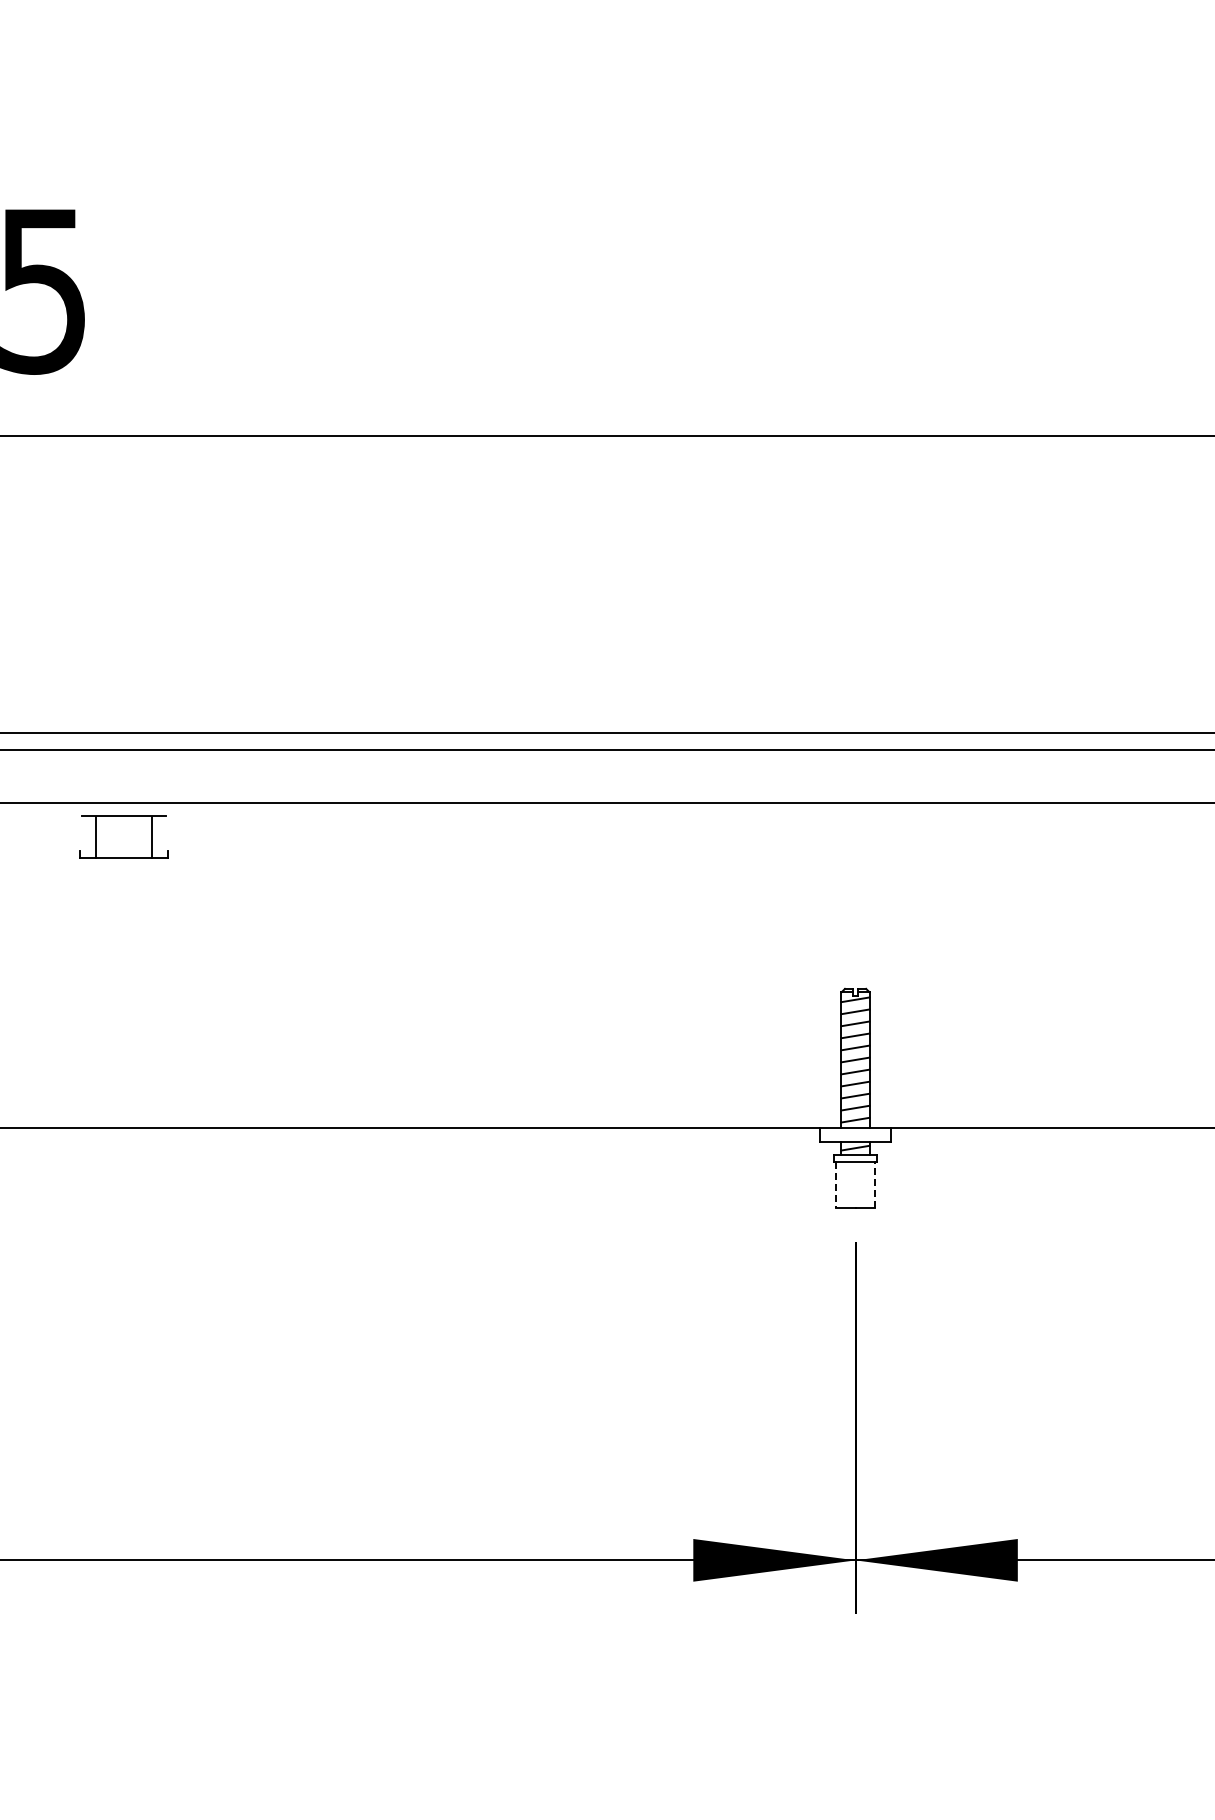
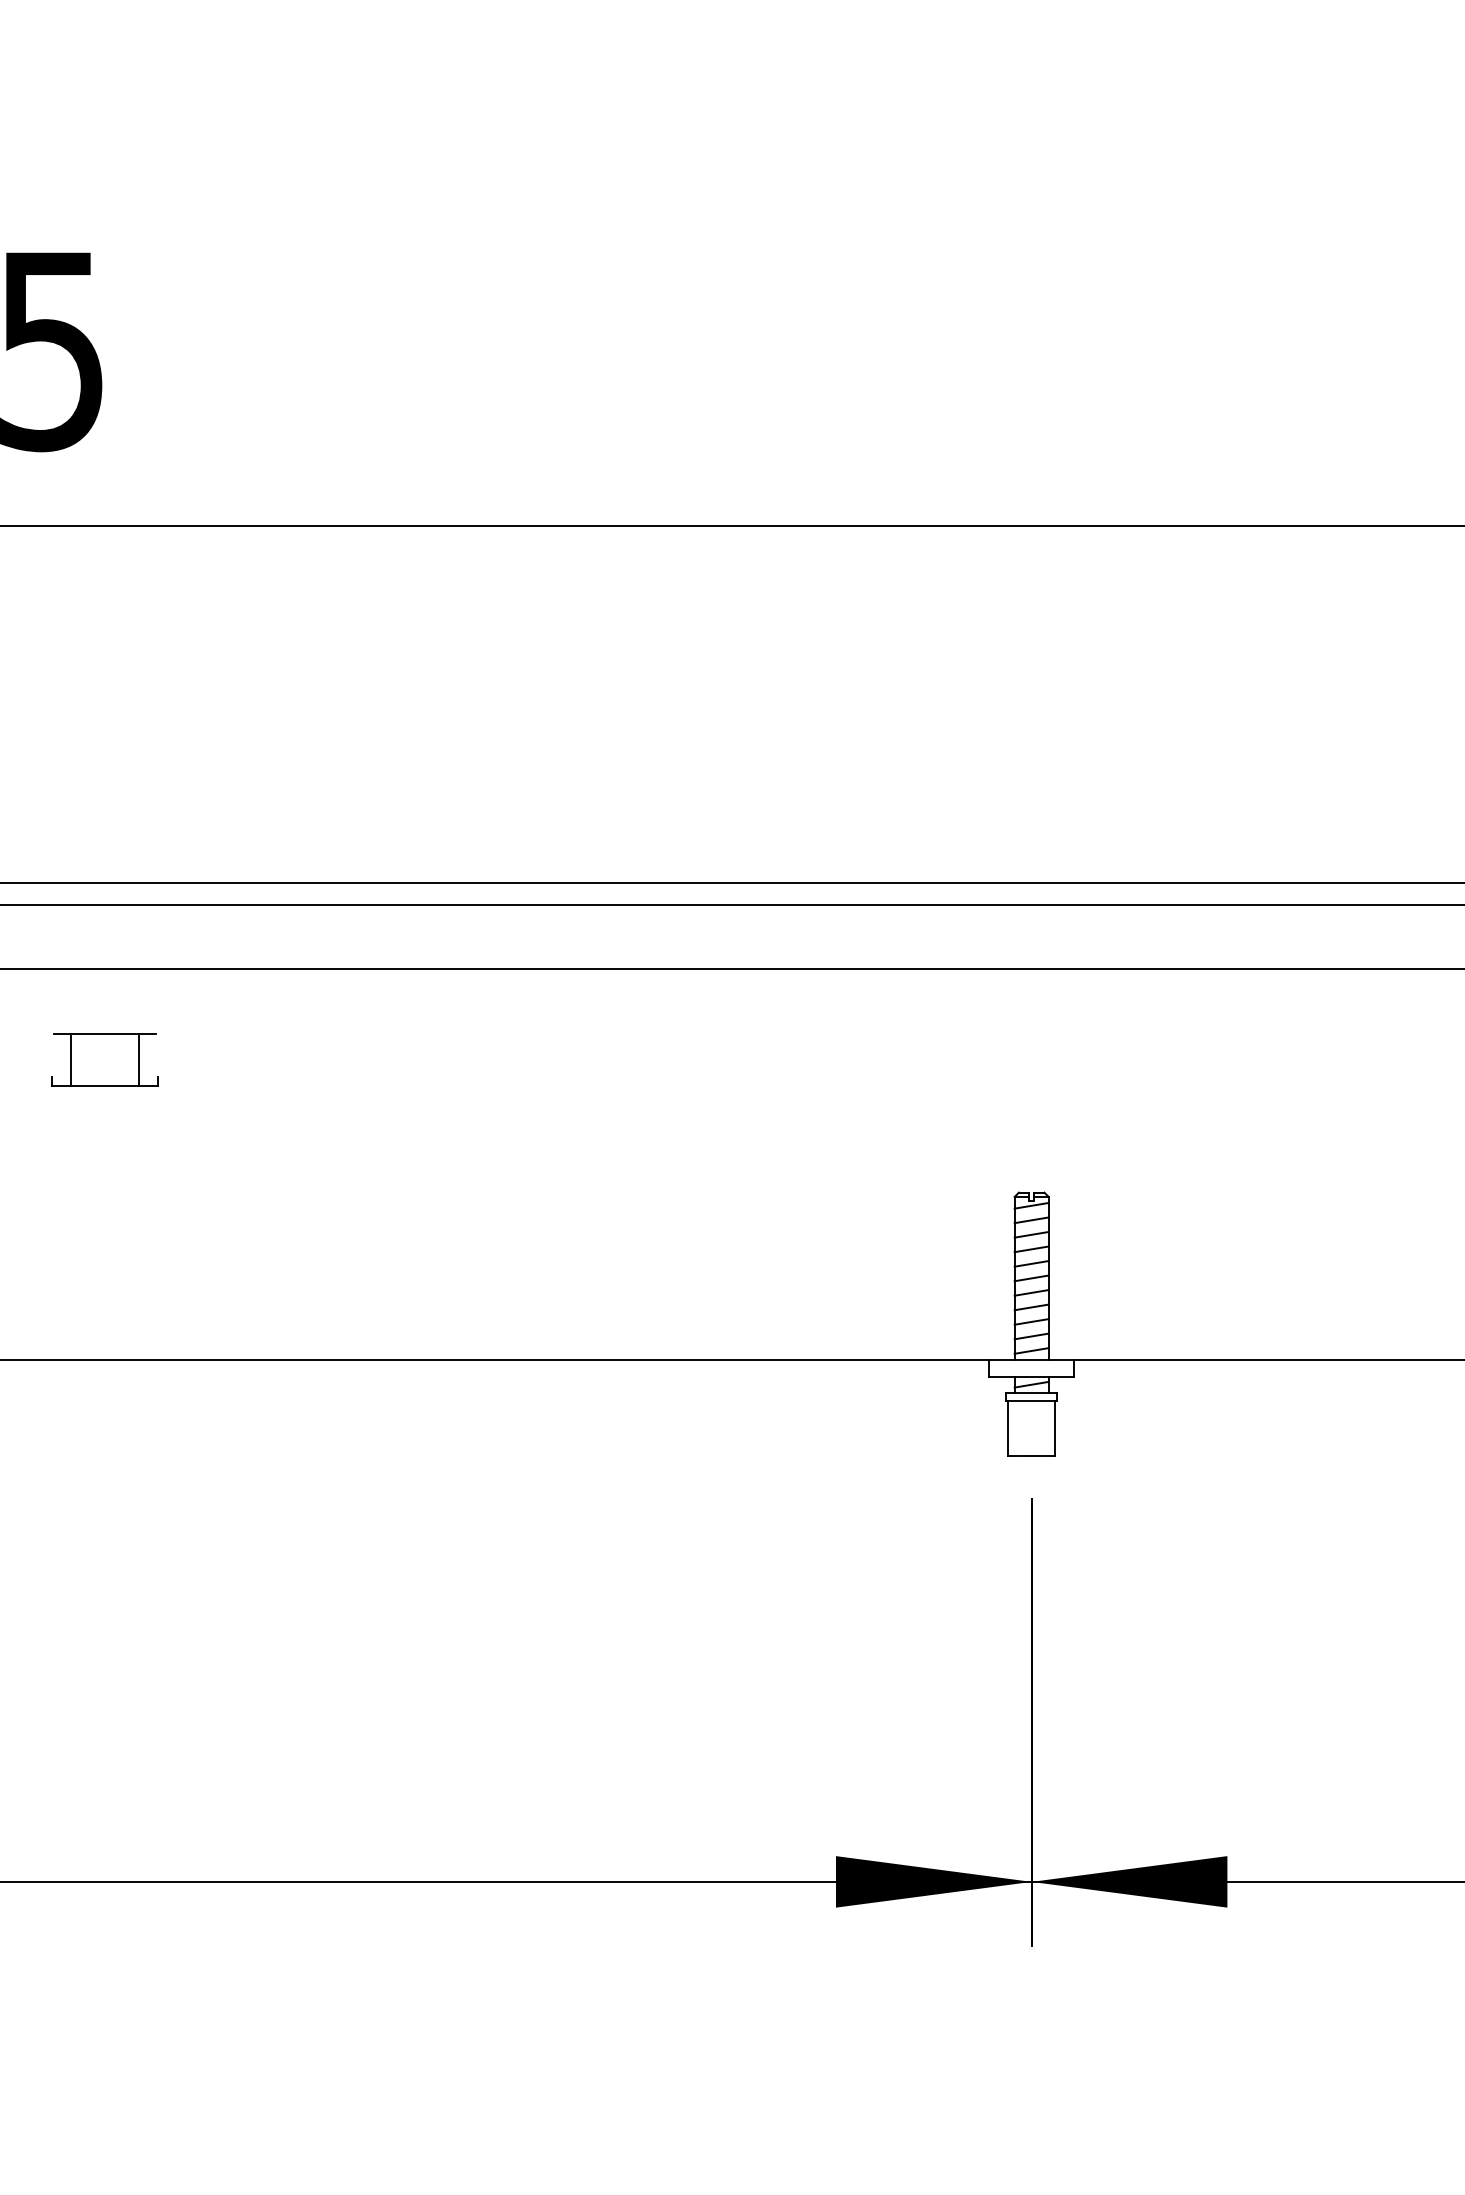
part: (123, 836) -> (104, 1059), moved
line: (836, 1184) -> (1008, 1428), dashed -> solid
line: (874, 1184) -> (1054, 1428), dashed -> solid

